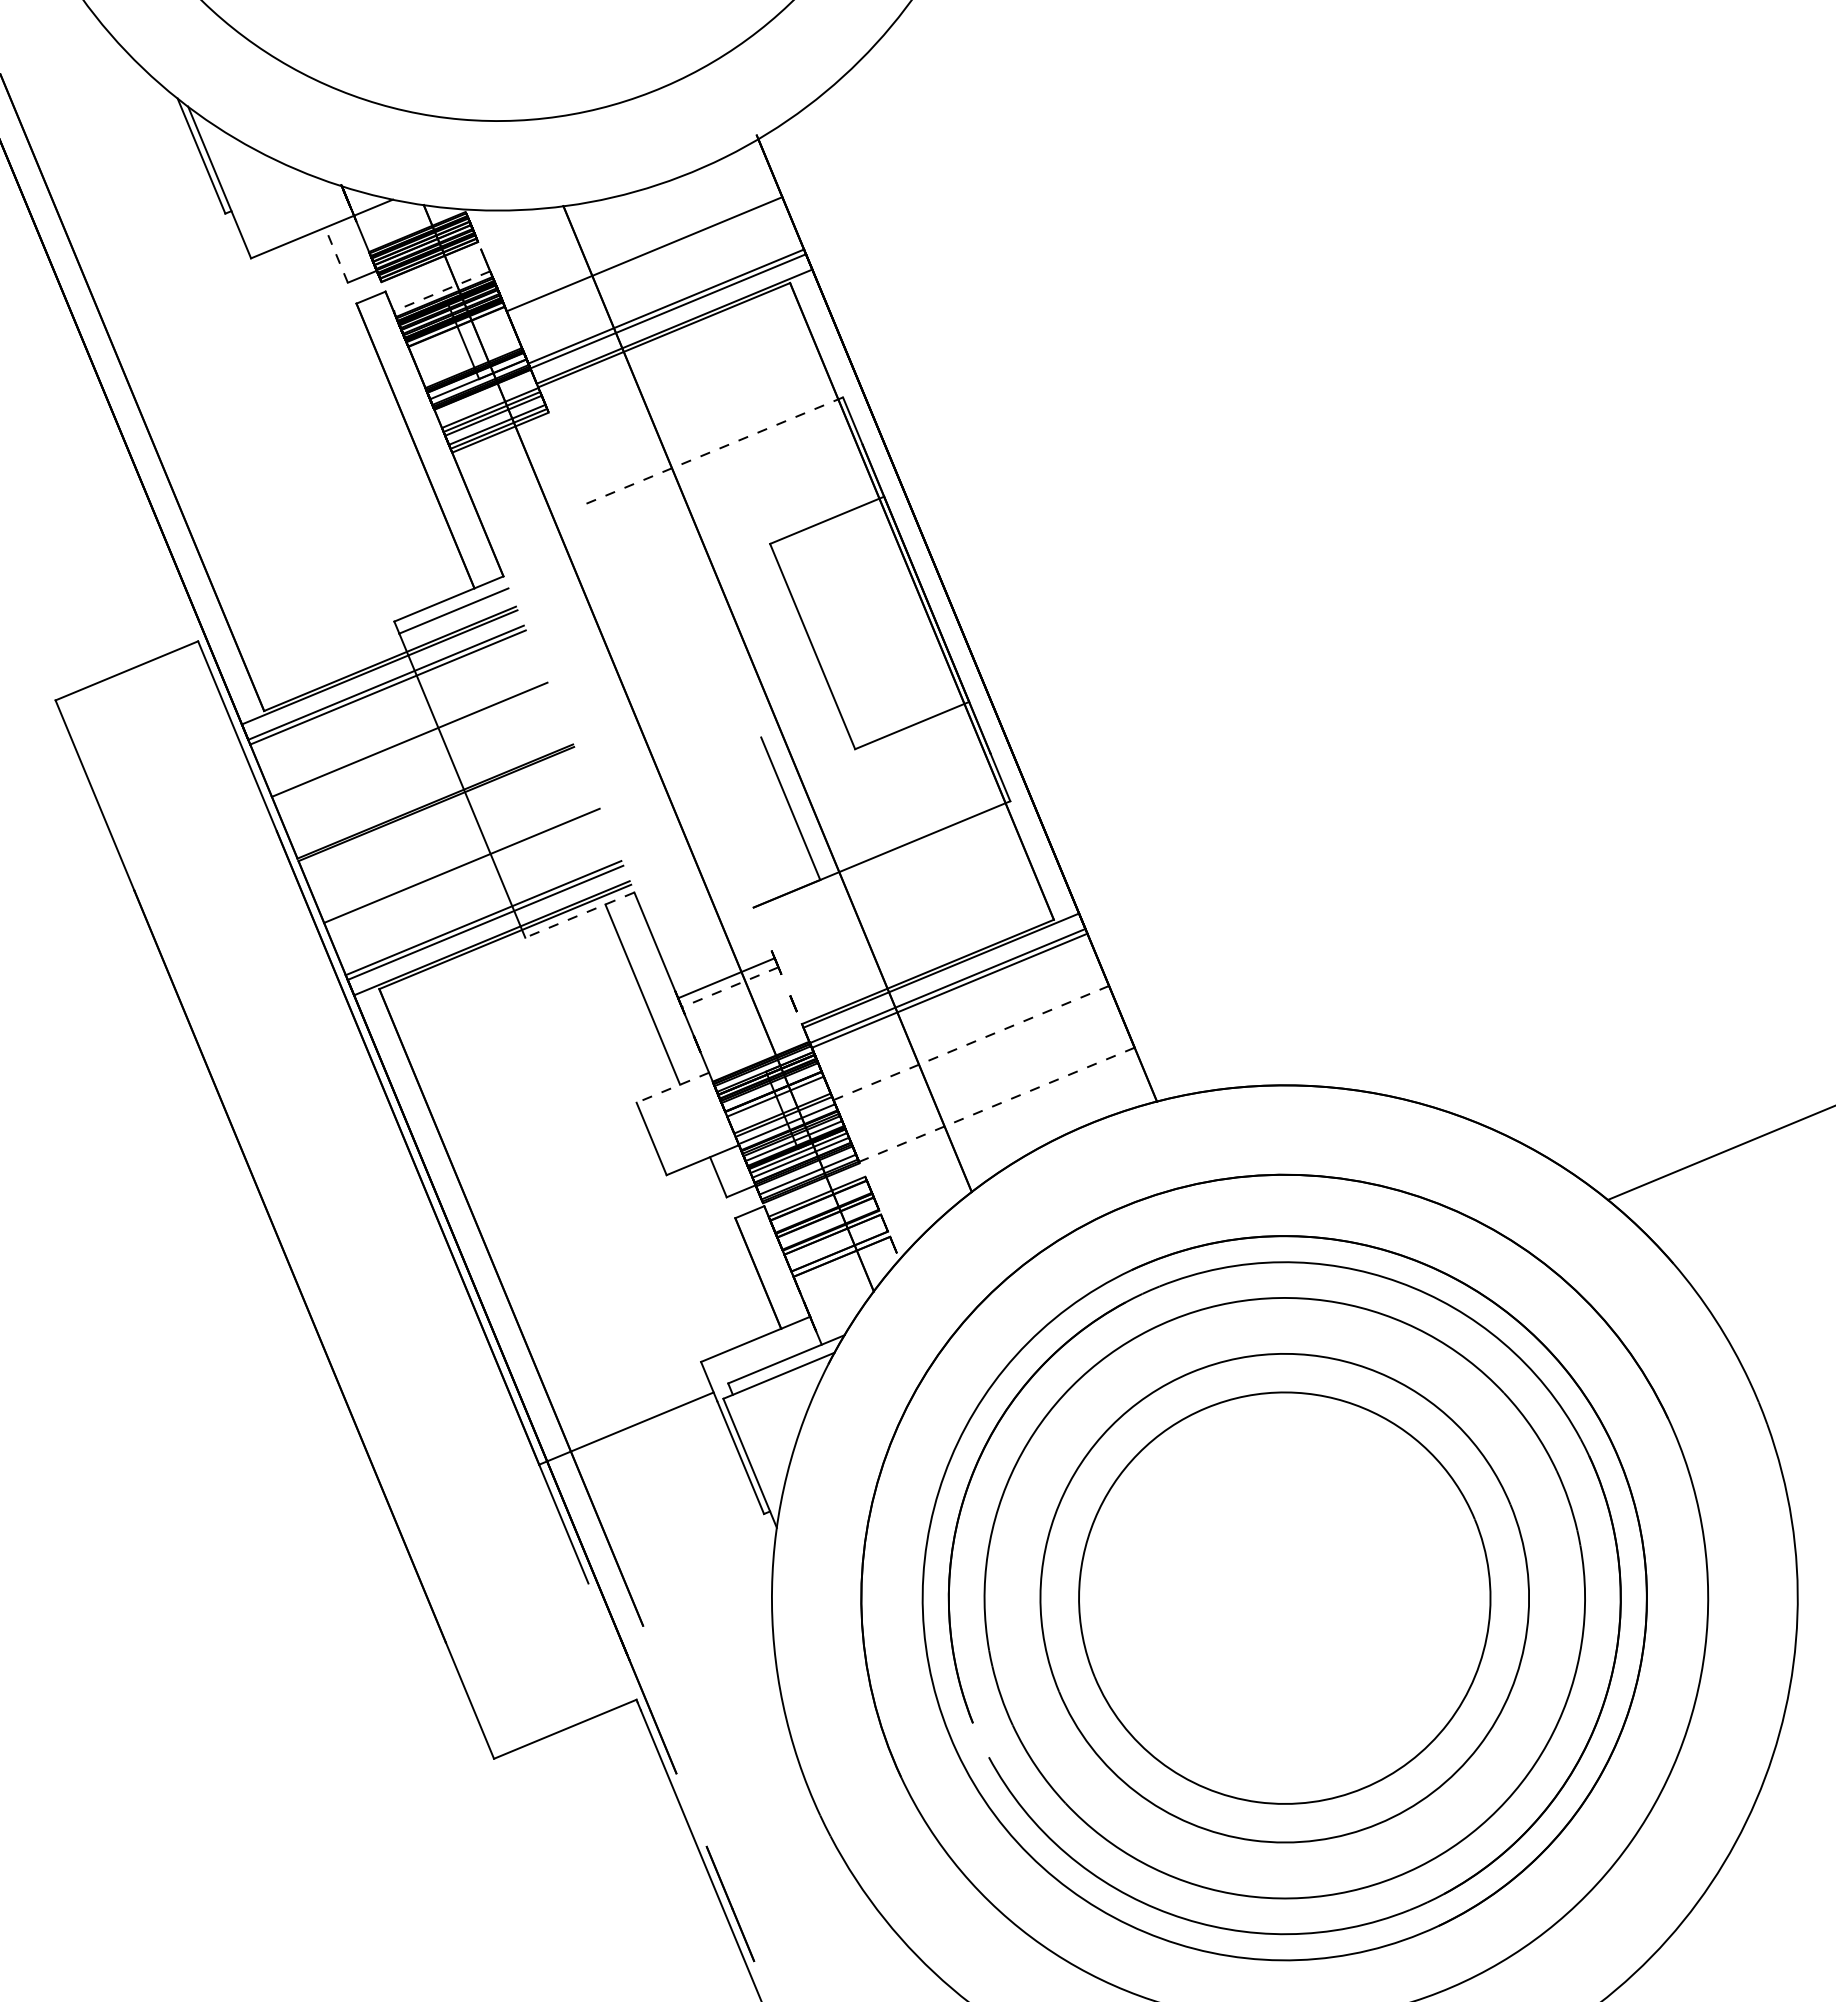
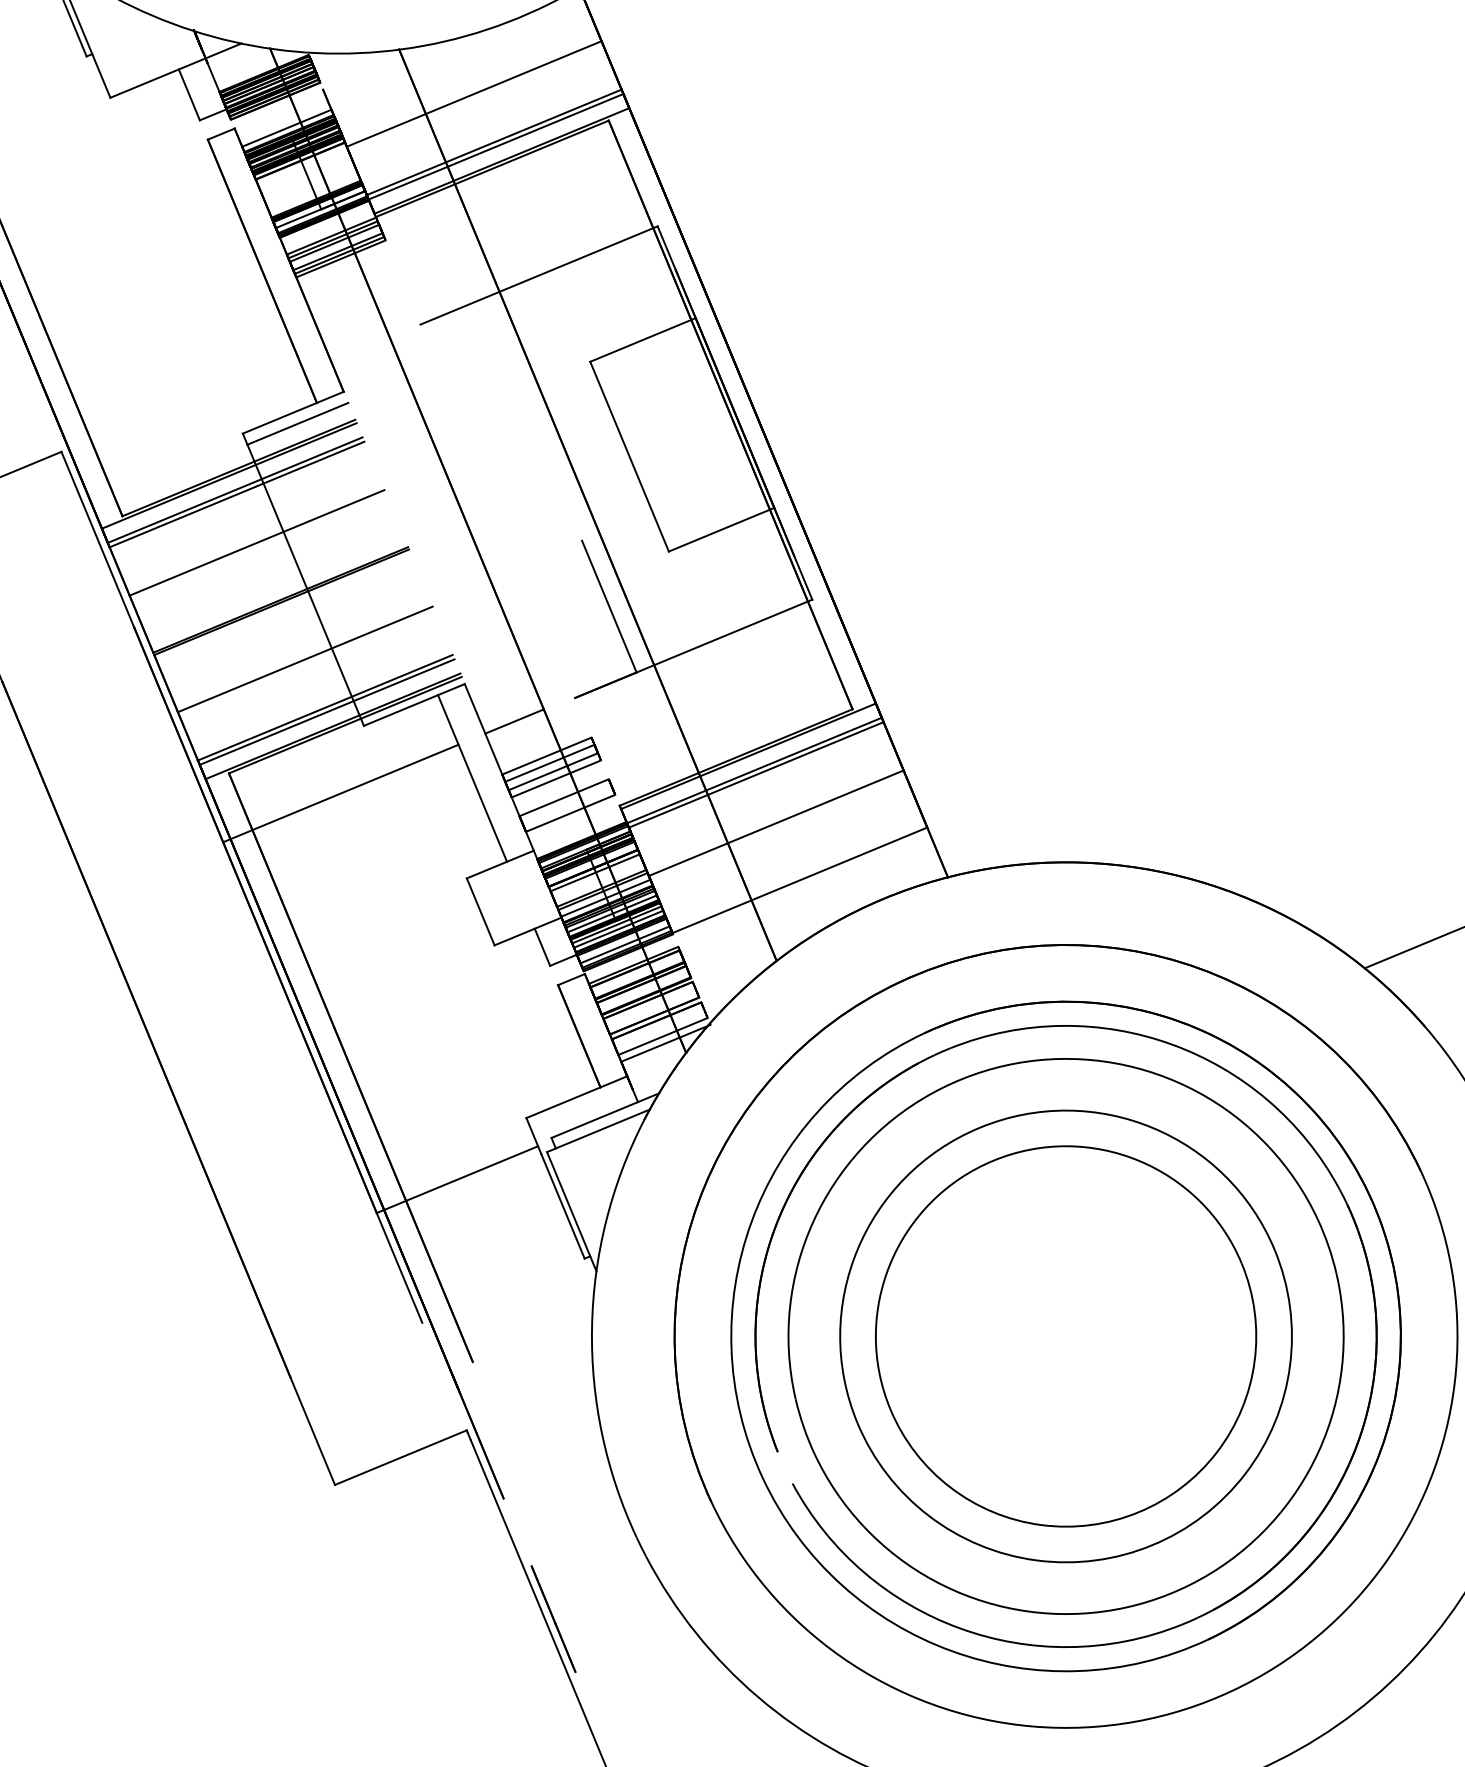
line: (336, 255) -> (189, 95), dashed -> solid
line: (441, 291) -> (286, 128), dashed -> solid
line: (714, 450) -> (538, 275), dashed -> solid
line: (579, 915) -> (414, 705), dashed -> solid
line: (687, 932) -> (513, 721), added
line: (722, 970) -> (546, 756), added
line: (729, 987) -> (552, 771), dashed -> solid
line: (733, 995) -> (556, 779), added
line: (500, 1010) -> (340, 793), added
line: (741, 1015) -> (563, 797), added
line: (748, 1032) -> (570, 813), added
line: (971, 1042) -> (776, 822), dashed -> solid
line: (672, 1087) -> (500, 864), dashed -> solid
line: (997, 1104) -> (800, 880), dashed -> solid
line: (848, 1273) -> (662, 1036), added
line: (851, 1281) -> (665, 1043), added

